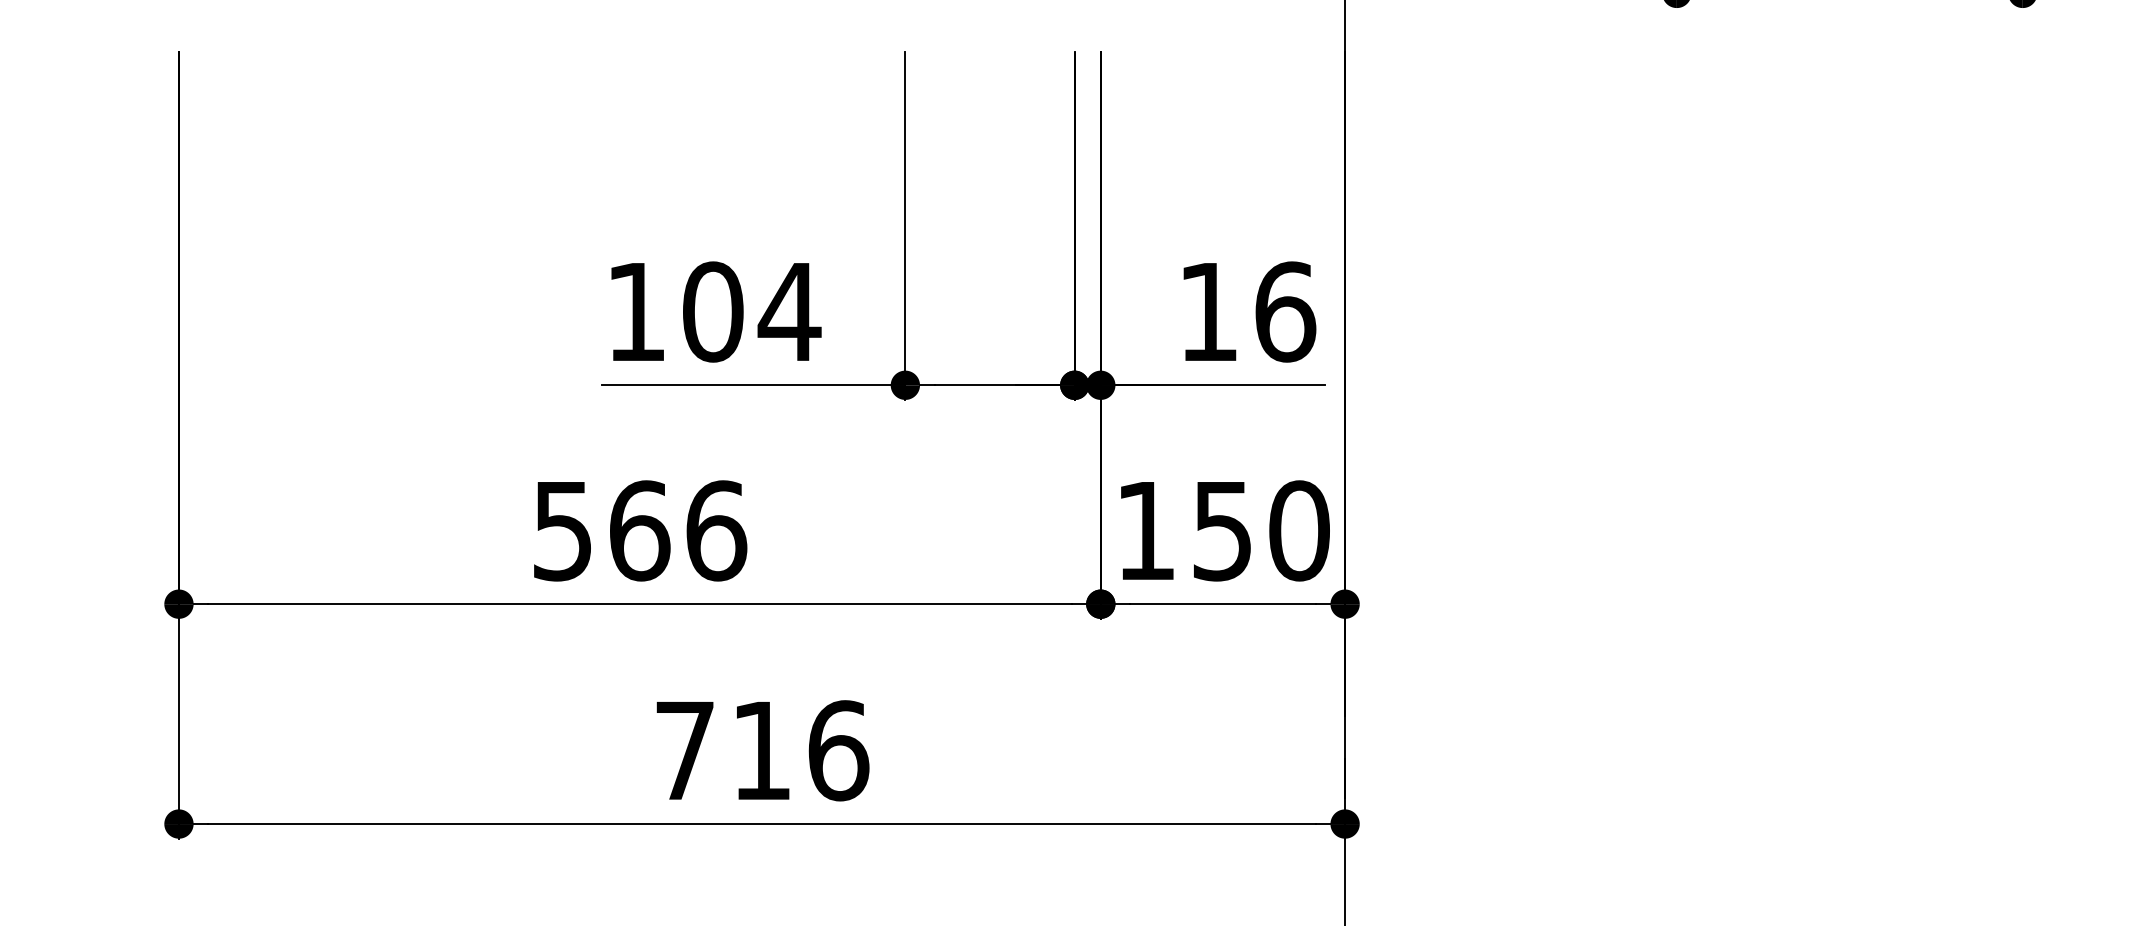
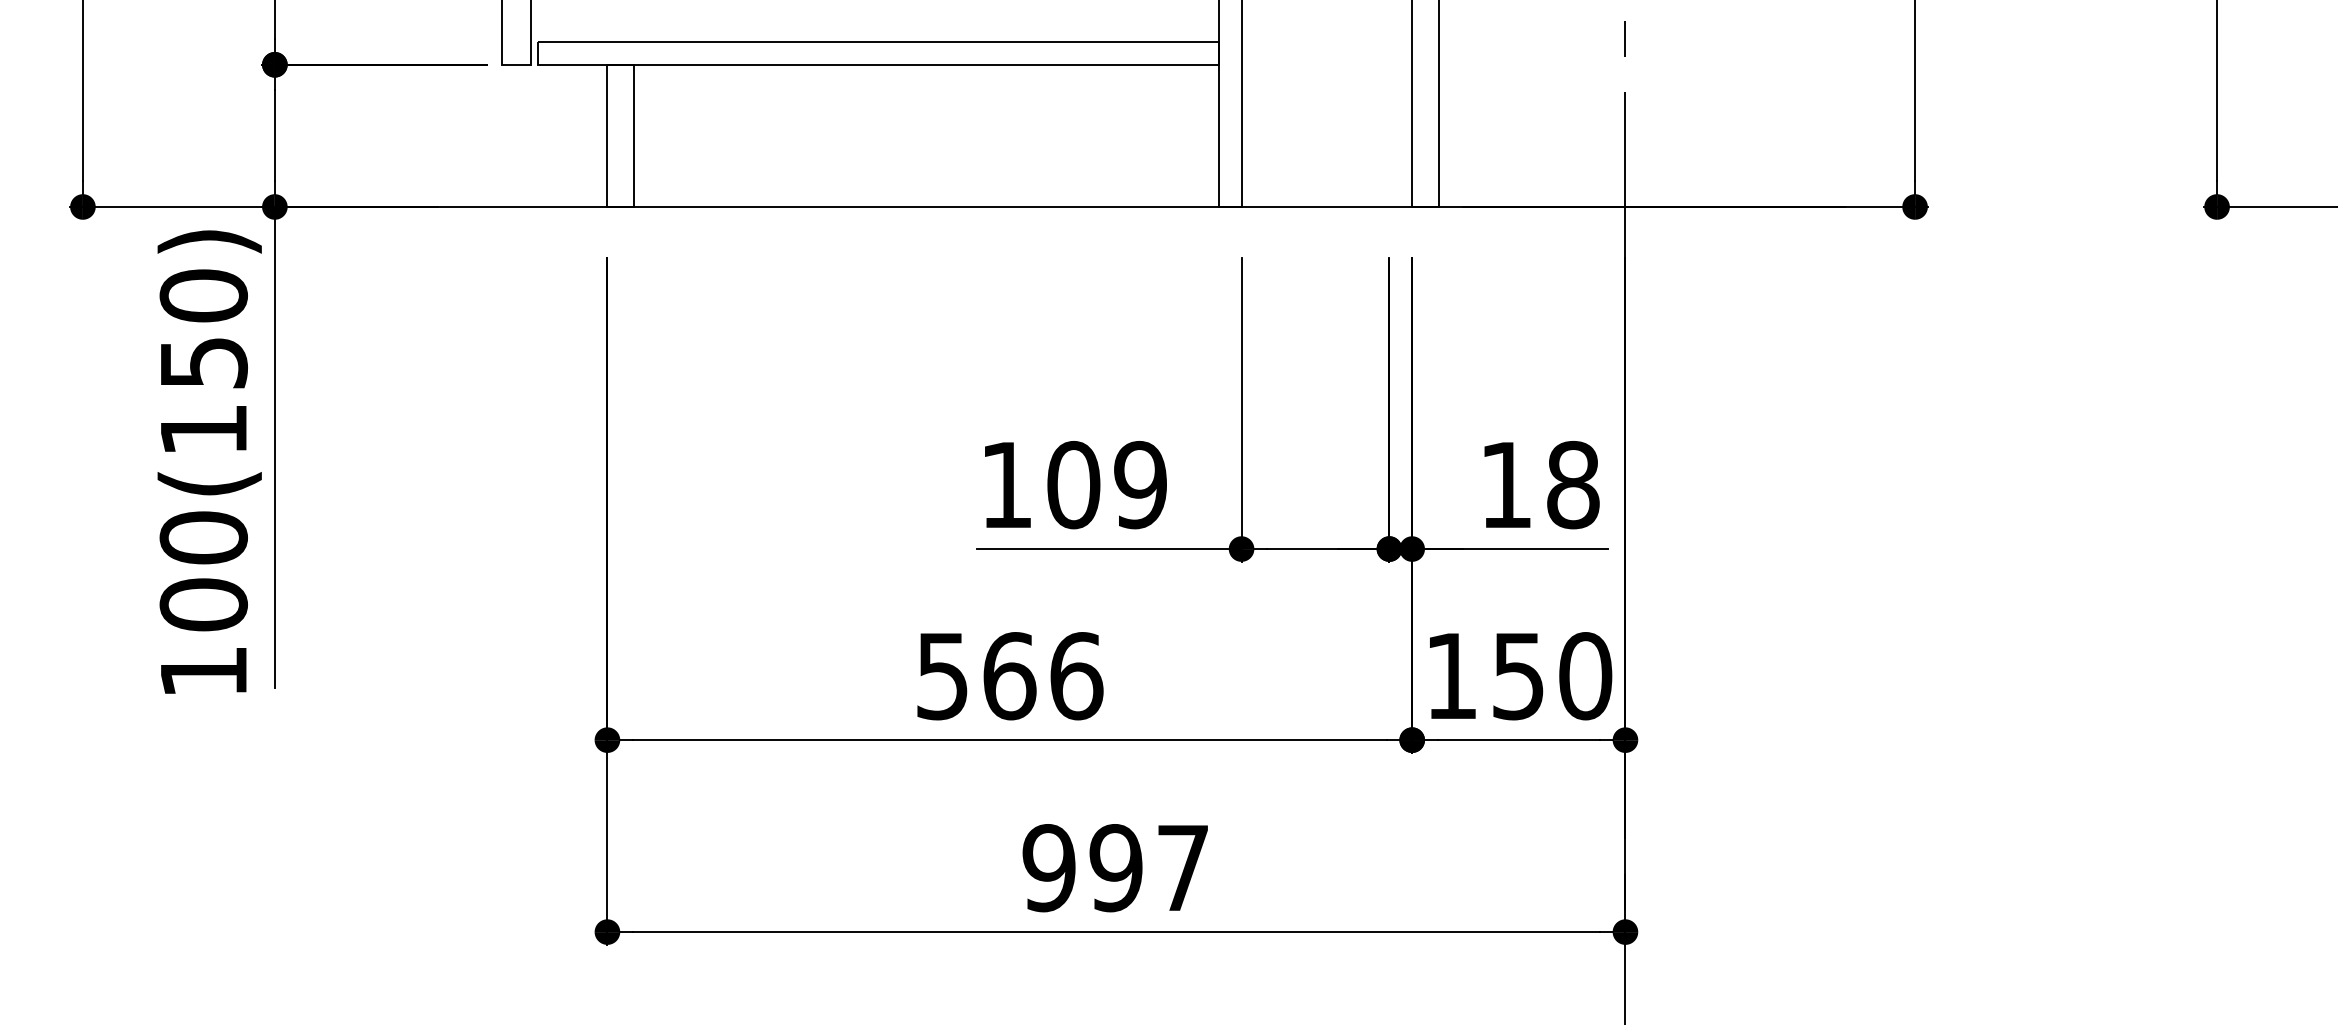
text: (789, 311) -> (1140, 484), 104 -> 109
text: (1285, 311) -> (1573, 484), 16 -> 18
text: (762, 751) -> (1116, 868), 716 -> 997

